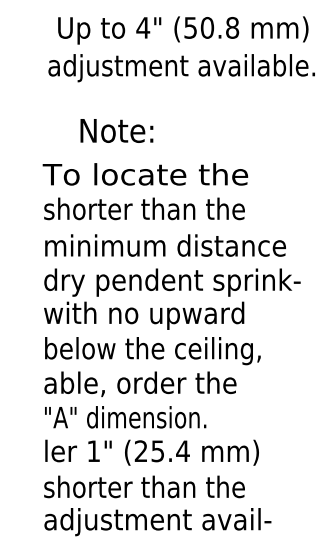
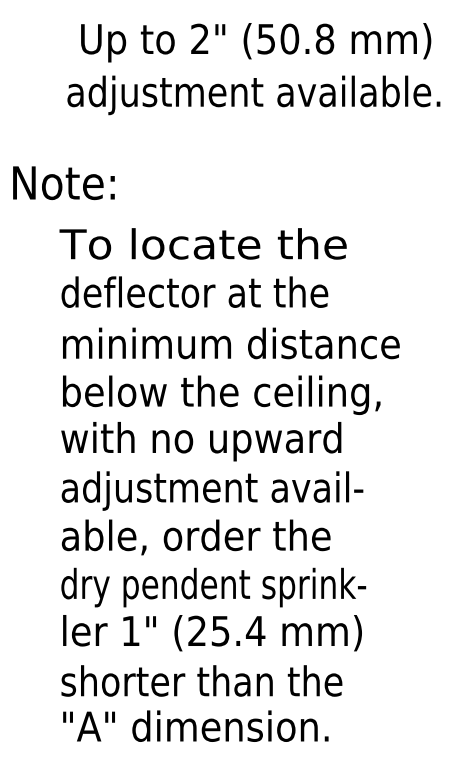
text: (143, 27) -> (200, 38), 4" -> 2"
text: (116, 130) -> (63, 182), moved
text: (144, 208) -> (201, 291), shorter than the -> deflector at the
text: (172, 282) -> (240, 395), dry pendent sprink- -> below the ceiling,
text: (152, 351) -> (213, 491), below the ceiling, -> adjustment avail-
text: (152, 420) -> (213, 588), "A" dimension. -> dry pendent sprink-
text: (157, 522) -> (220, 730), adjustment avail- -> "A" dimension.

